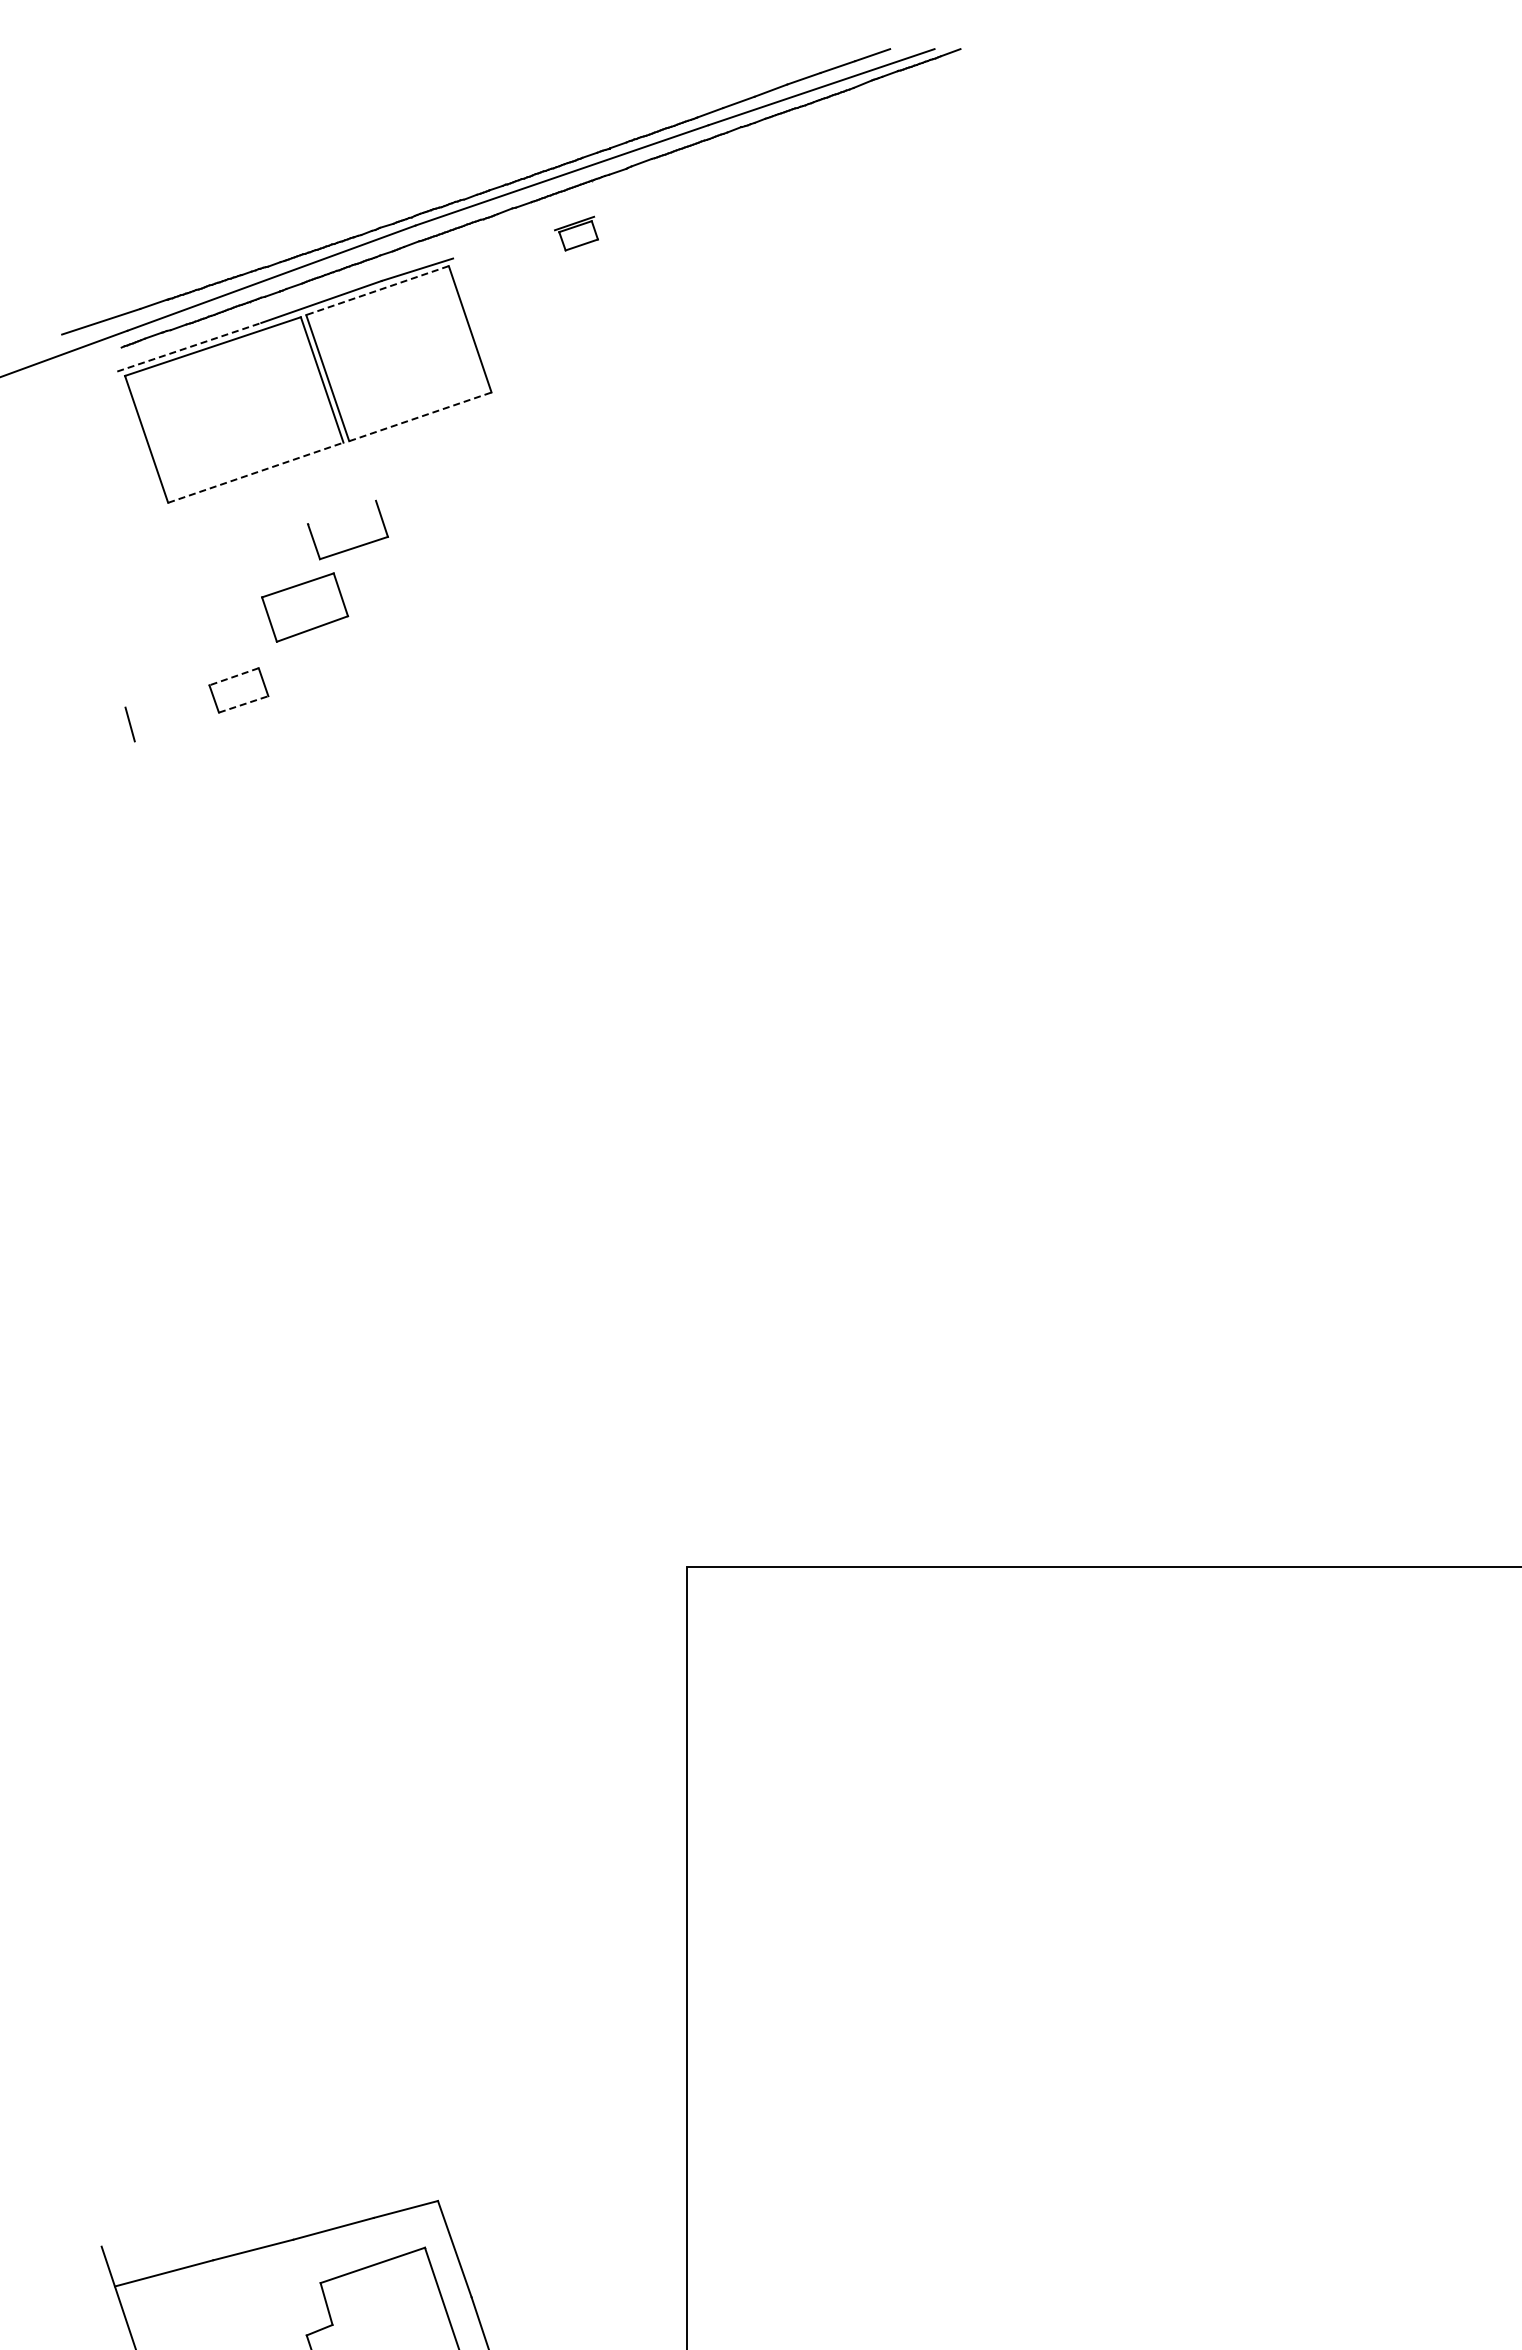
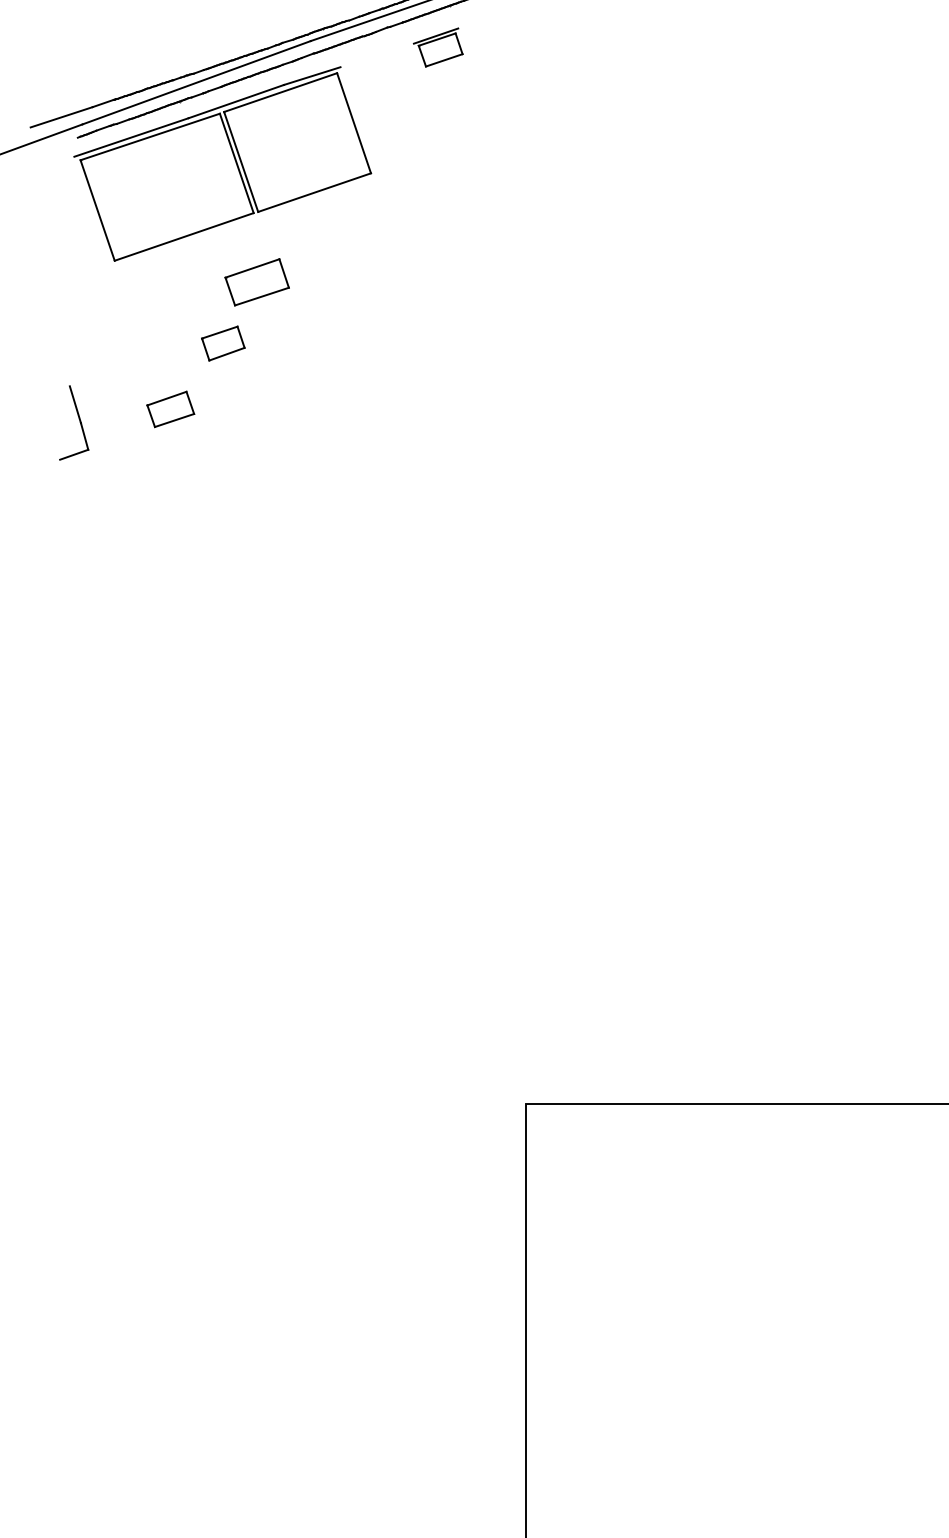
part: (576, 233) -> (438, 47), size x1.43
line: (377, 290) -> (280, 92), dashed -> solid
line: (189, 347) -> (131, 137), dashed -> solid
line: (420, 416) -> (314, 192), dashed -> solid
line: (255, 472) -> (183, 236), dashed -> solid
line: (341, 512) -> (252, 268), added
part: (305, 606) -> (223, 342), size x0.62
line: (233, 676) -> (166, 398), dashed -> solid
line: (118, 684) -> (75, 404), added
line: (244, 704) -> (175, 420), dashed -> solid
line: (116, 747) -> (73, 454), added

